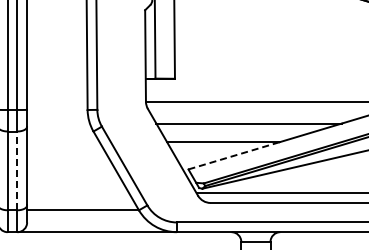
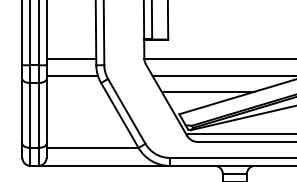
line: (57, 102) -> (71, 59), added
line: (58, 123) -> (72, 76), added
line: (234, 155) -> (217, 102), dashed -> solid
line: (17, 170) -> (38, 115), dashed -> solid

